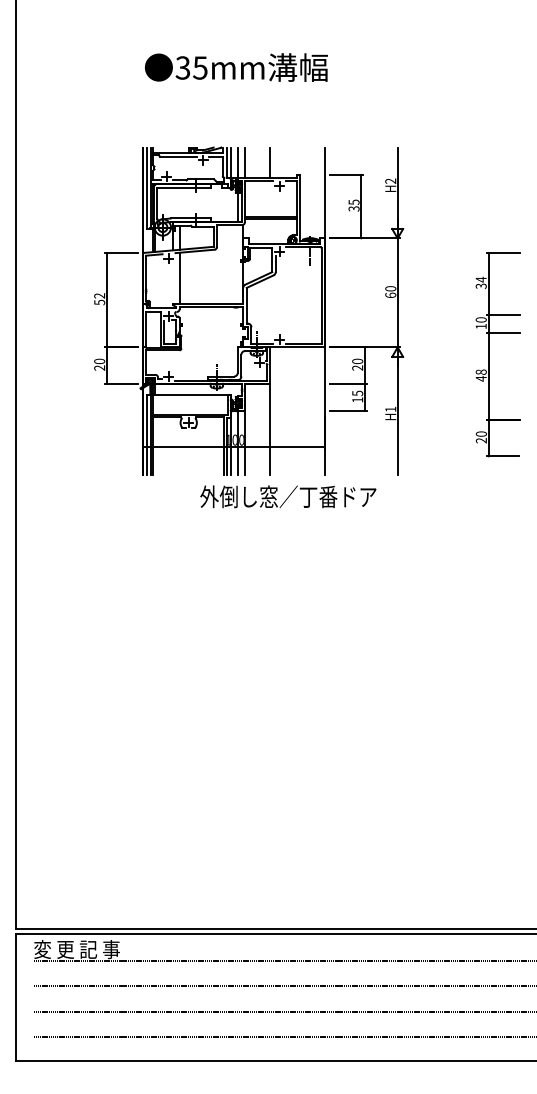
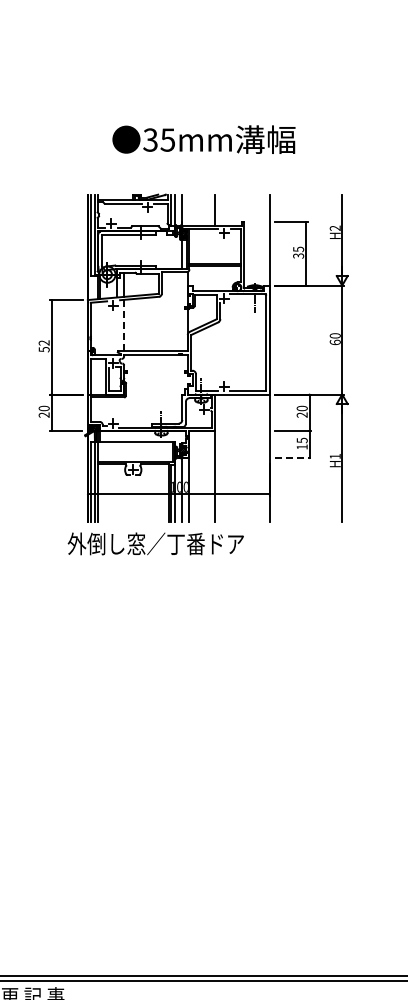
text: (236, 67) -> (204, 139), moved
line: (244, 162) -> (189, 209), removed
line: (179, 278) -> (124, 325), solid -> dashed
line: (349, 411) -> (294, 458), solid -> dashed
text: (288, 496) -> (156, 543), moved

